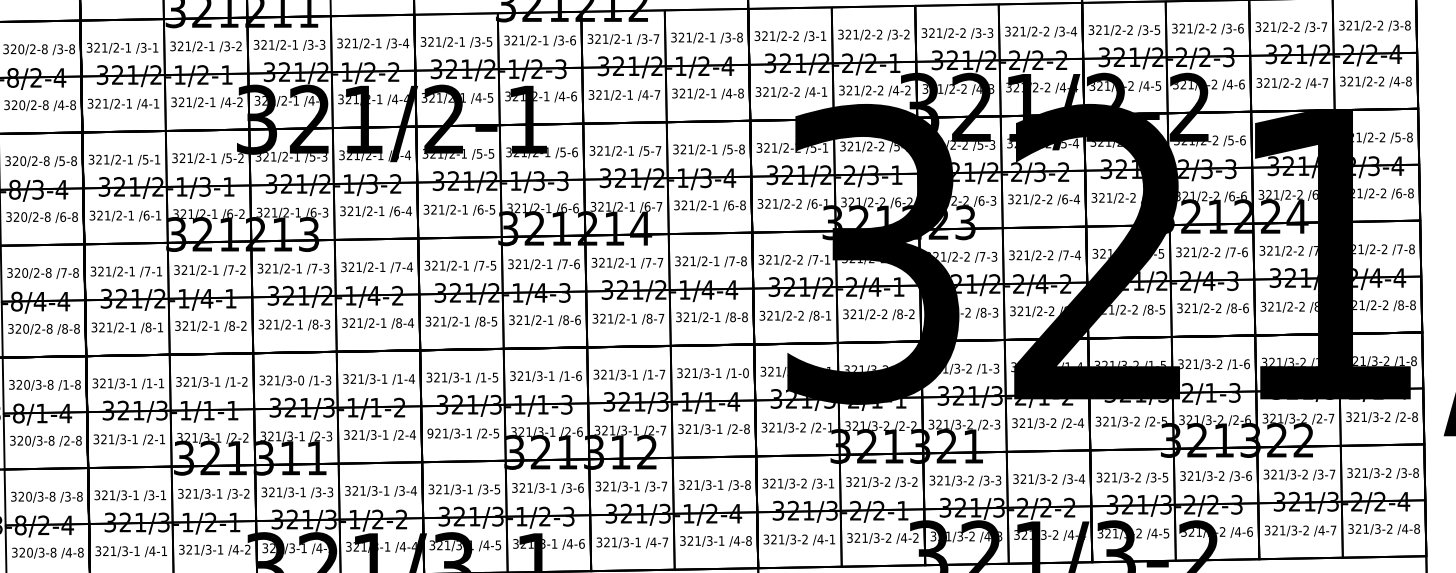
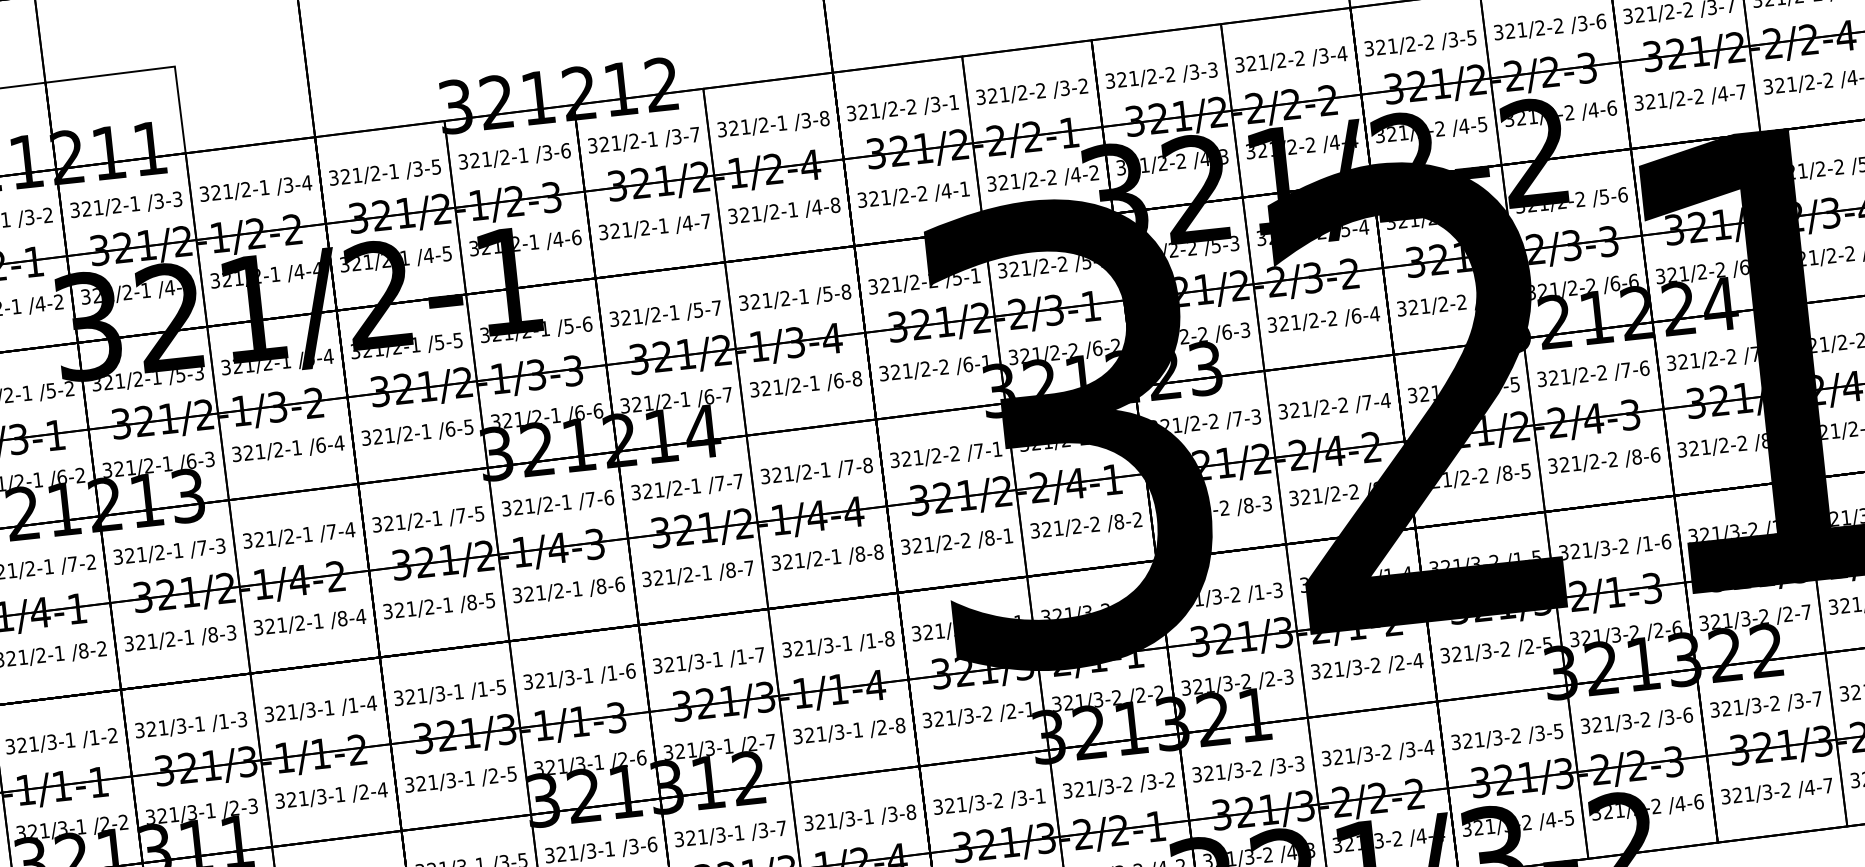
text: (745, 372) -> (888, 637), /1-0 -> /1-8
text: (301, 380) -> (200, 723), 321/3-0 -> 321/3-1
text: (430, 433) -> (409, 784), 921/3-1 -> 321/3-1

